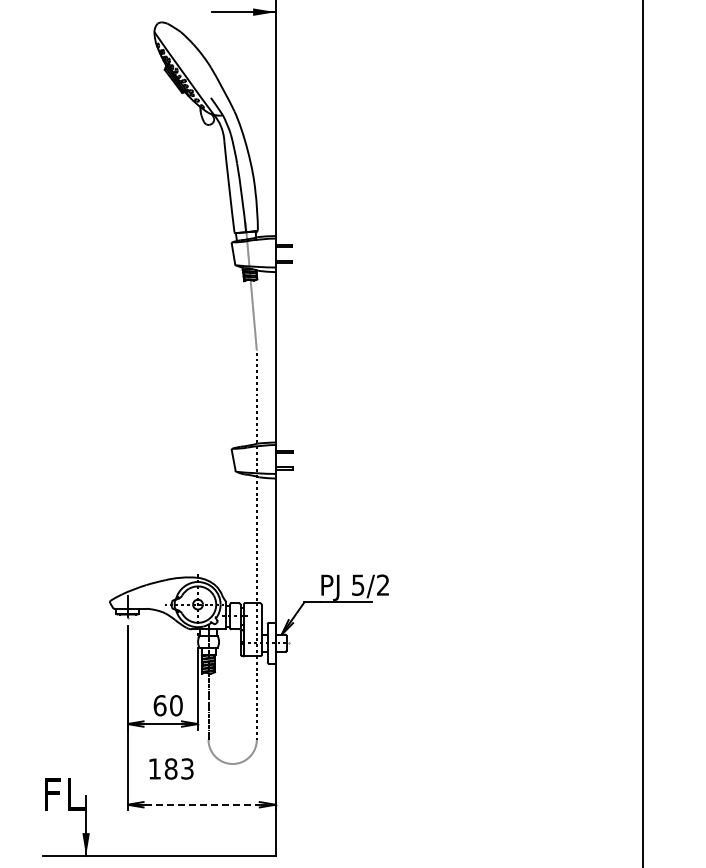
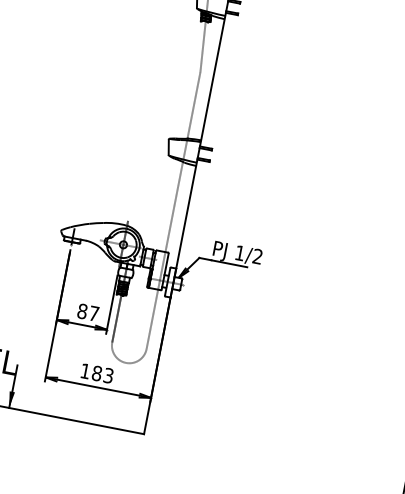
text: (358, 584) -> (240, 252), 5/2 -> 1/2
text: (167, 705) -> (87, 312), 60 -> 87
text: (171, 768) -> (97, 373), moved
line: (202, 804) -> (99, 387), dashed -> solid

